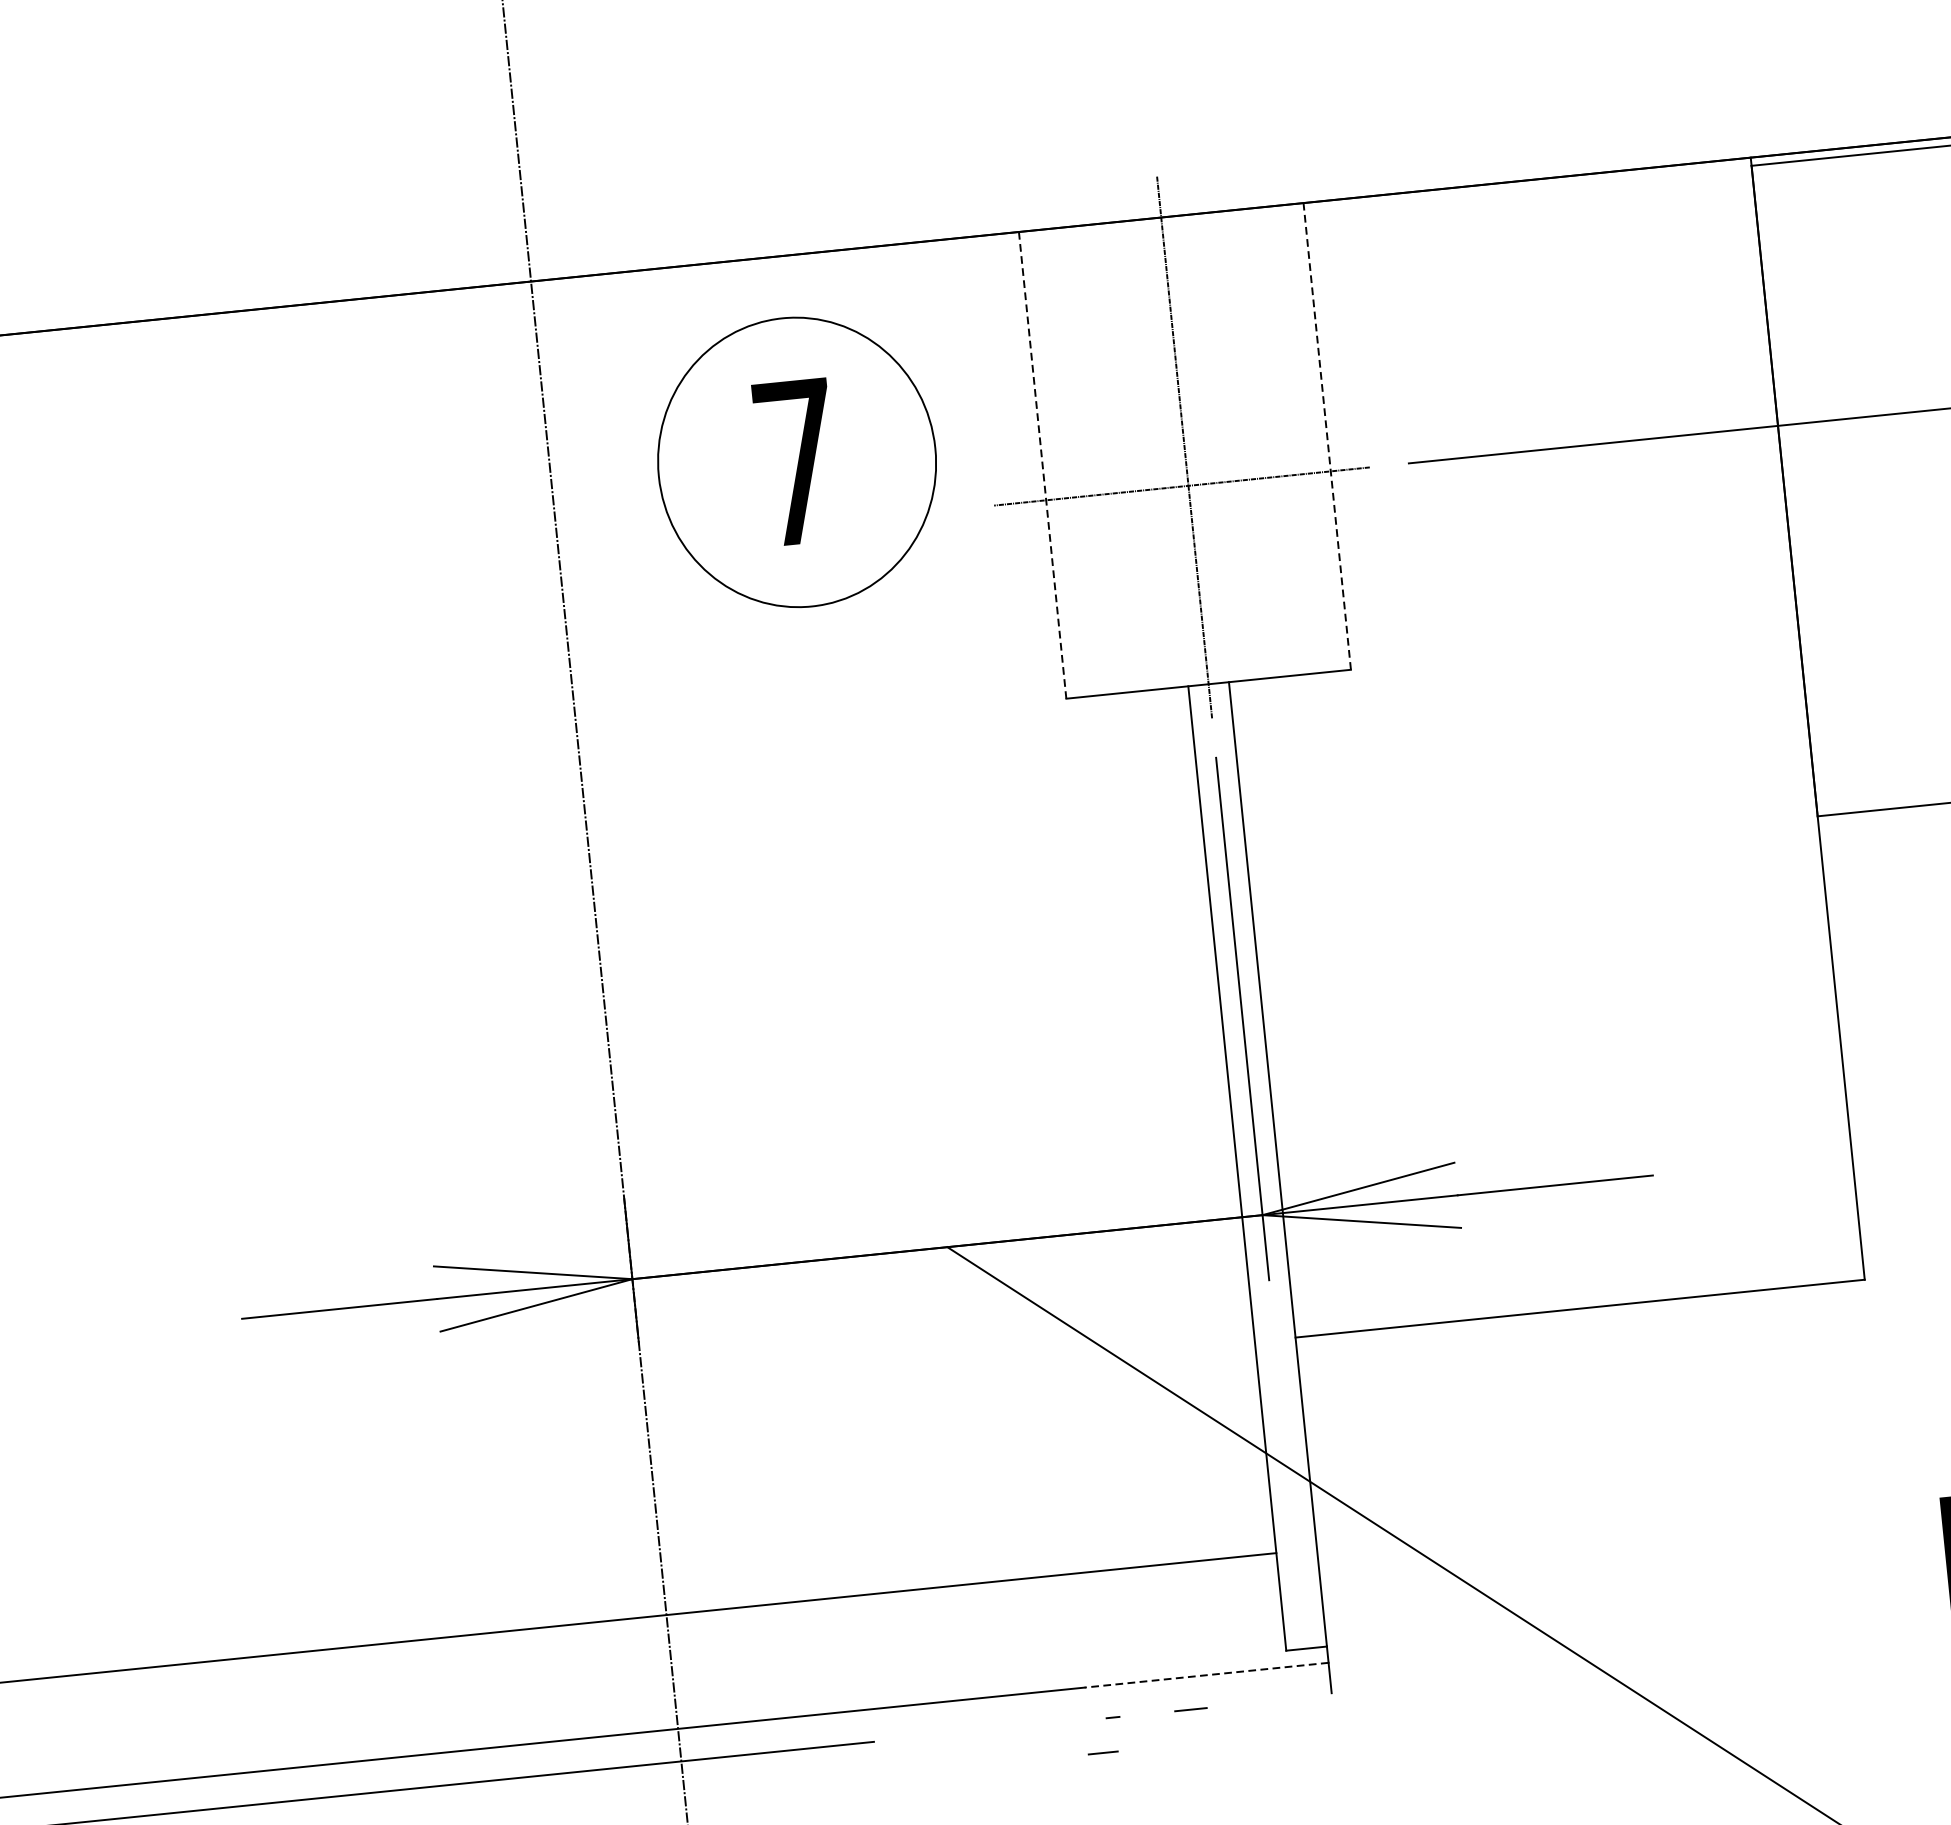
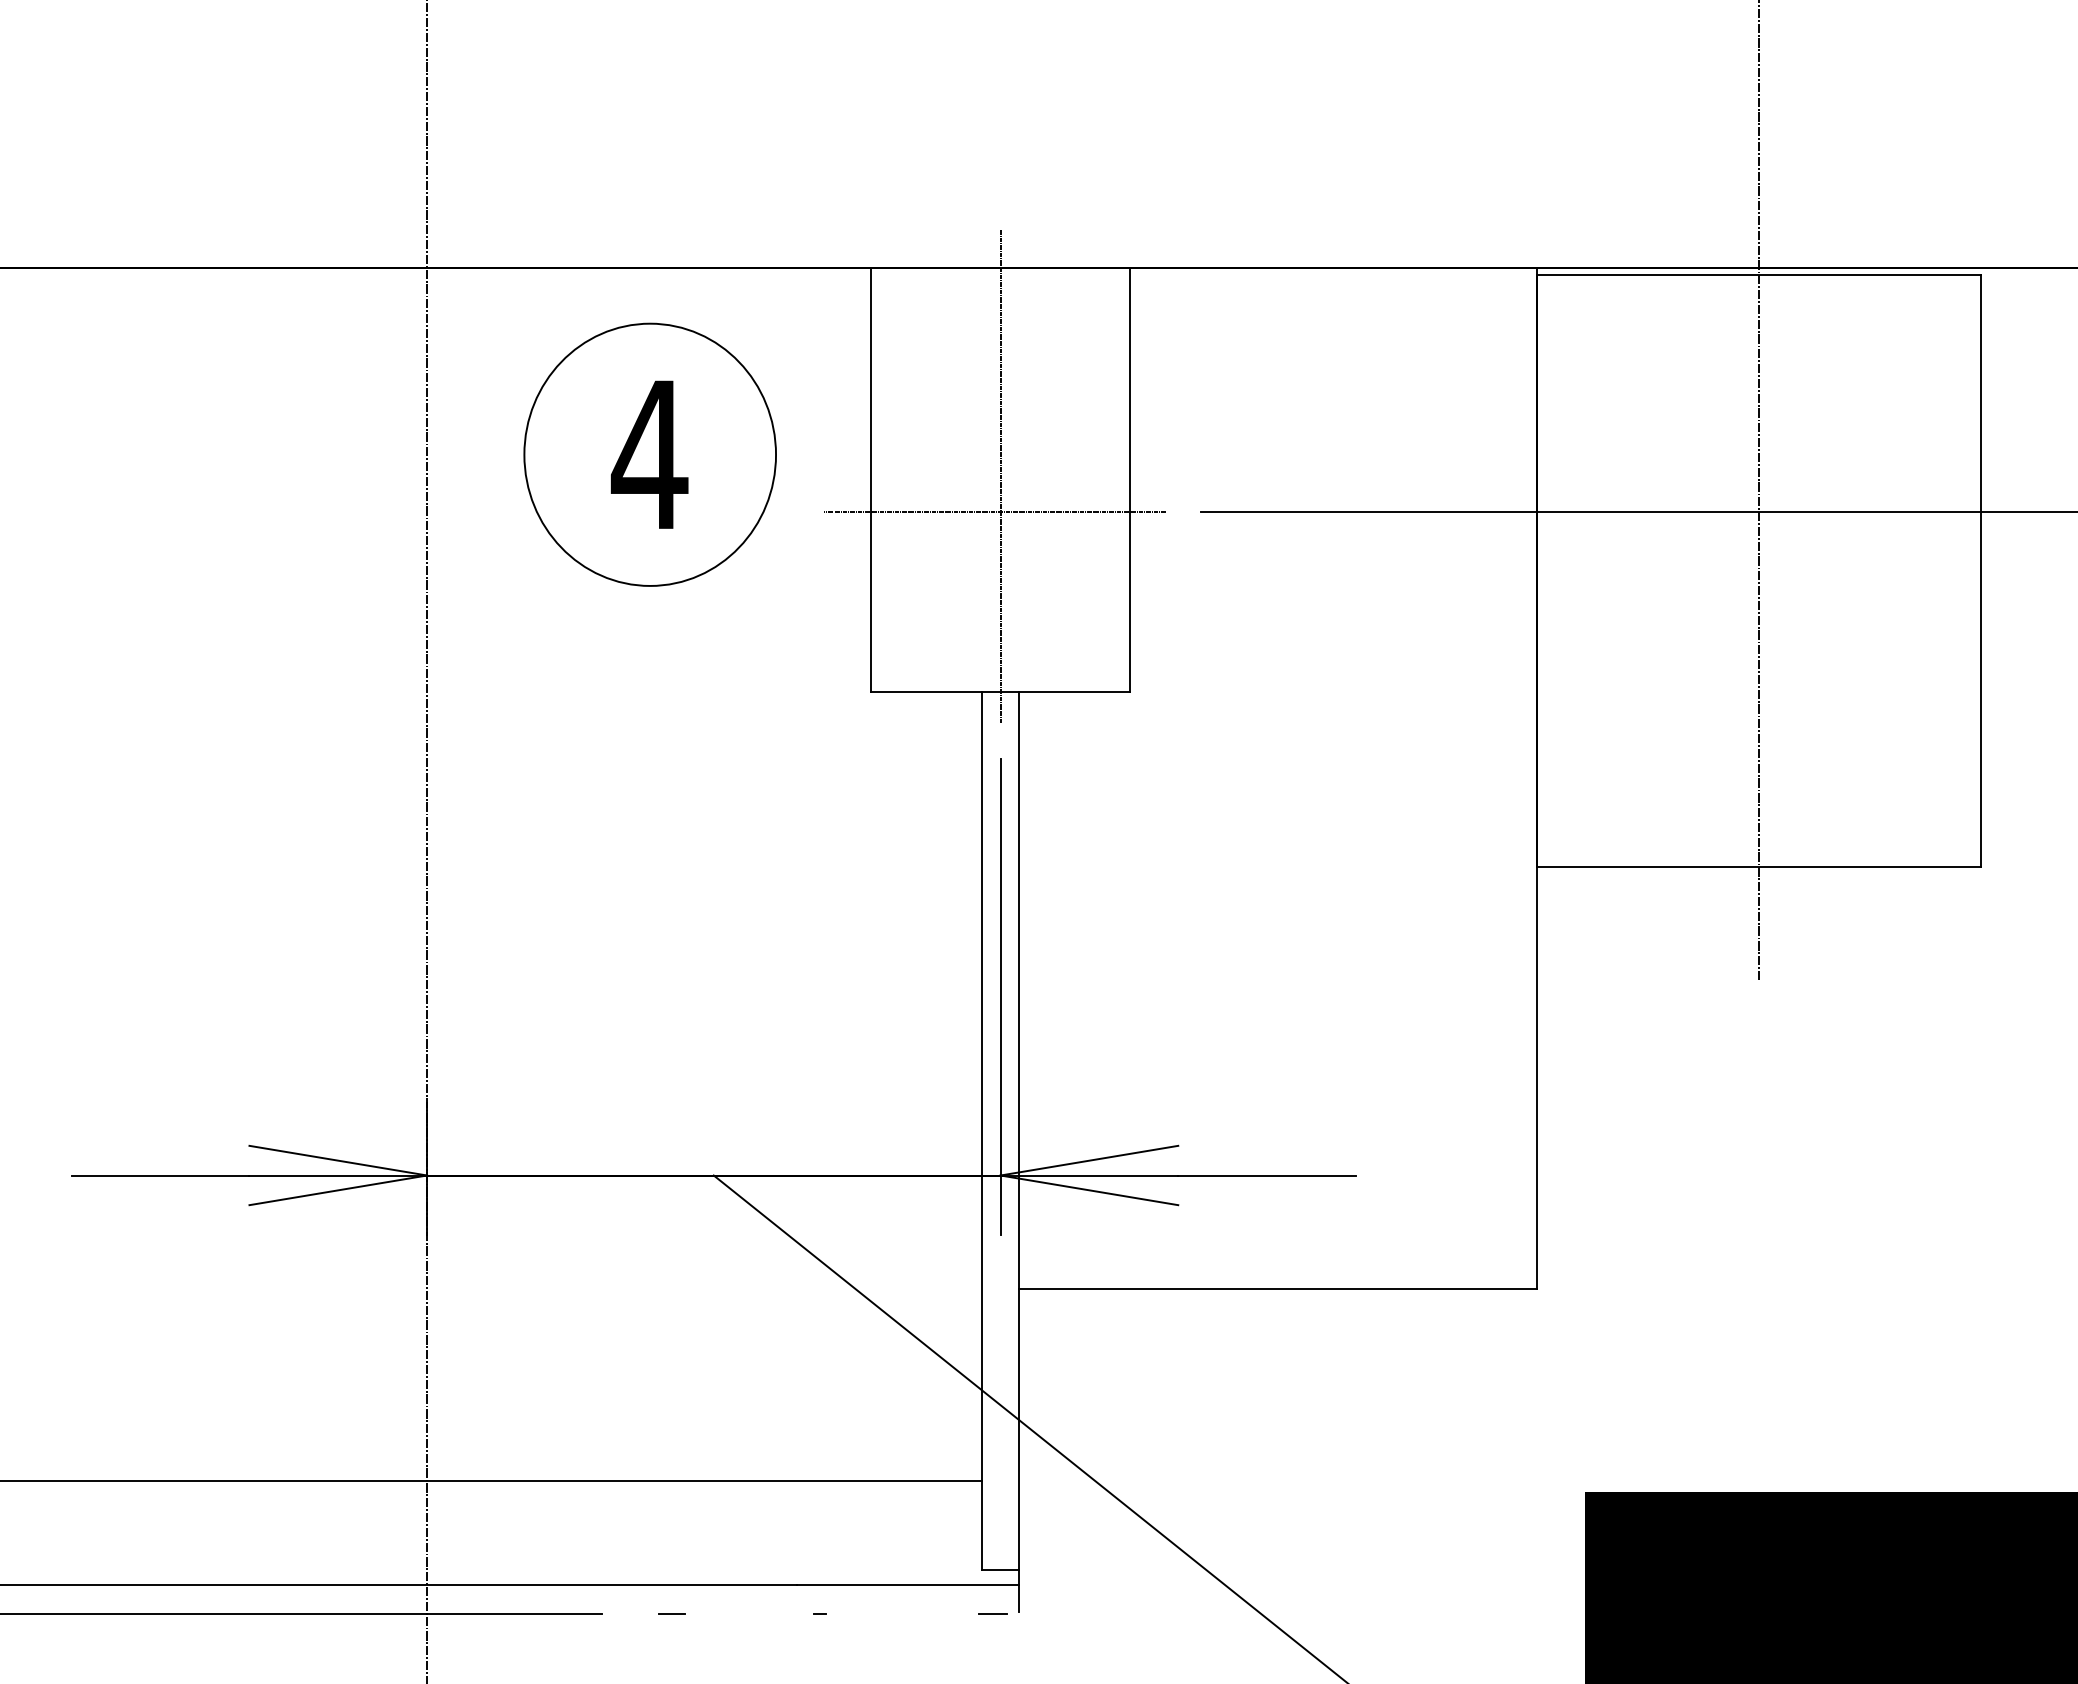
line: (1327, 435) -> (1130, 479), dashed -> solid
text: (796, 462) -> (649, 454), 7 -> 4
line: (1043, 465) -> (871, 480), dashed -> solid
line: (1205, 1674) -> (907, 1584), dashed -> solid
line: (1190, 1708) -> (992, 1613), moved
line: (1102, 1752) -> (671, 1613), moved

